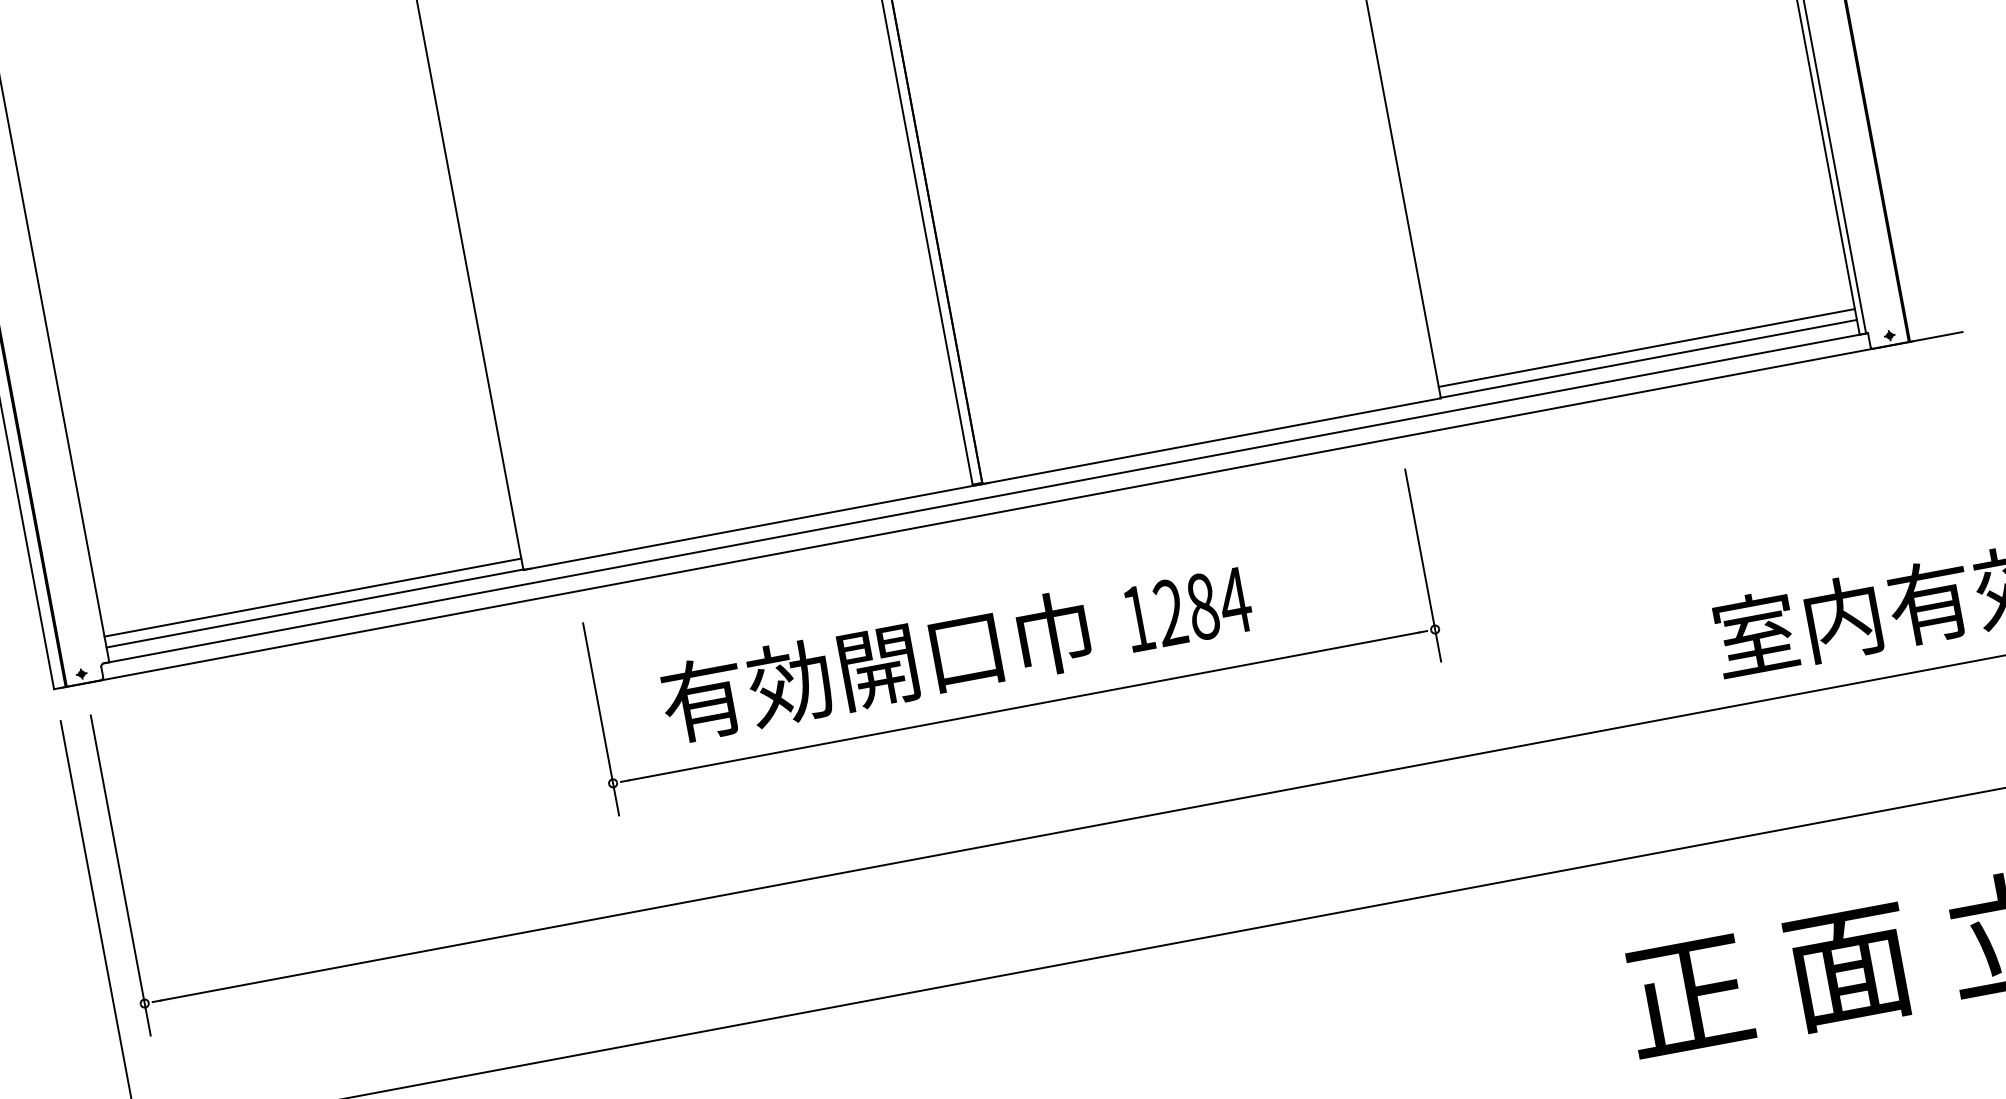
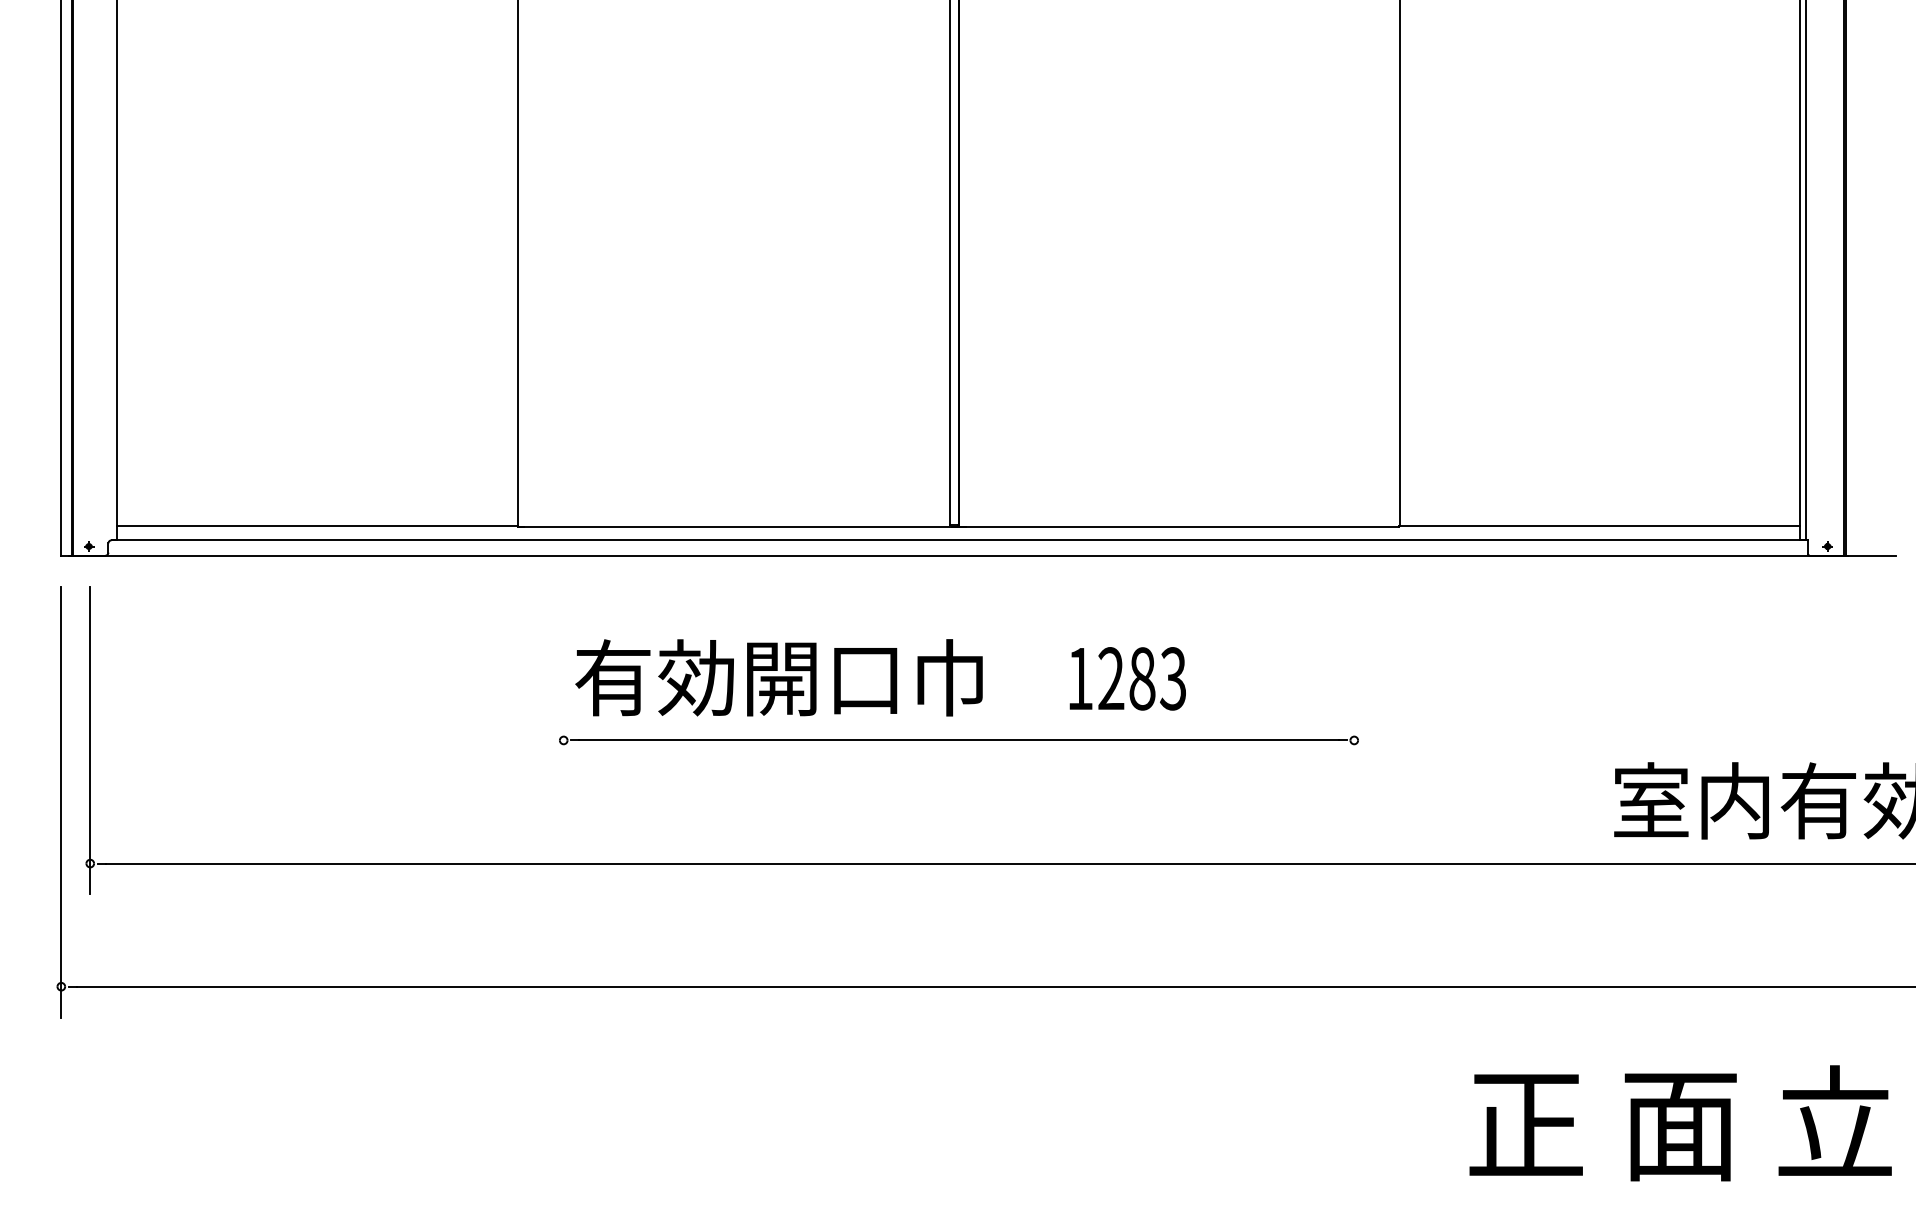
line: (1646, 347) -> (1599, 515), removed
line: (1423, 565) -> (1354, 678), removed
line: (312, 597) -> (316, 515), removed
text: (1235, 600) -> (1173, 678), 1284 -> 1283
text: (875, 666) -> (778, 677), moved
line: (600, 719) -> (563, 678), removed

